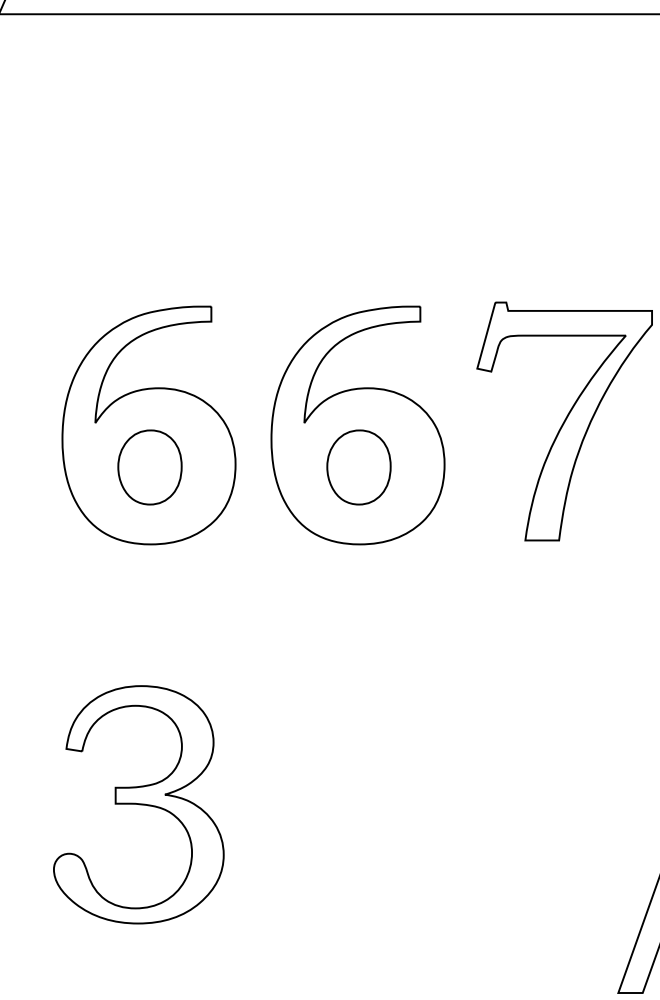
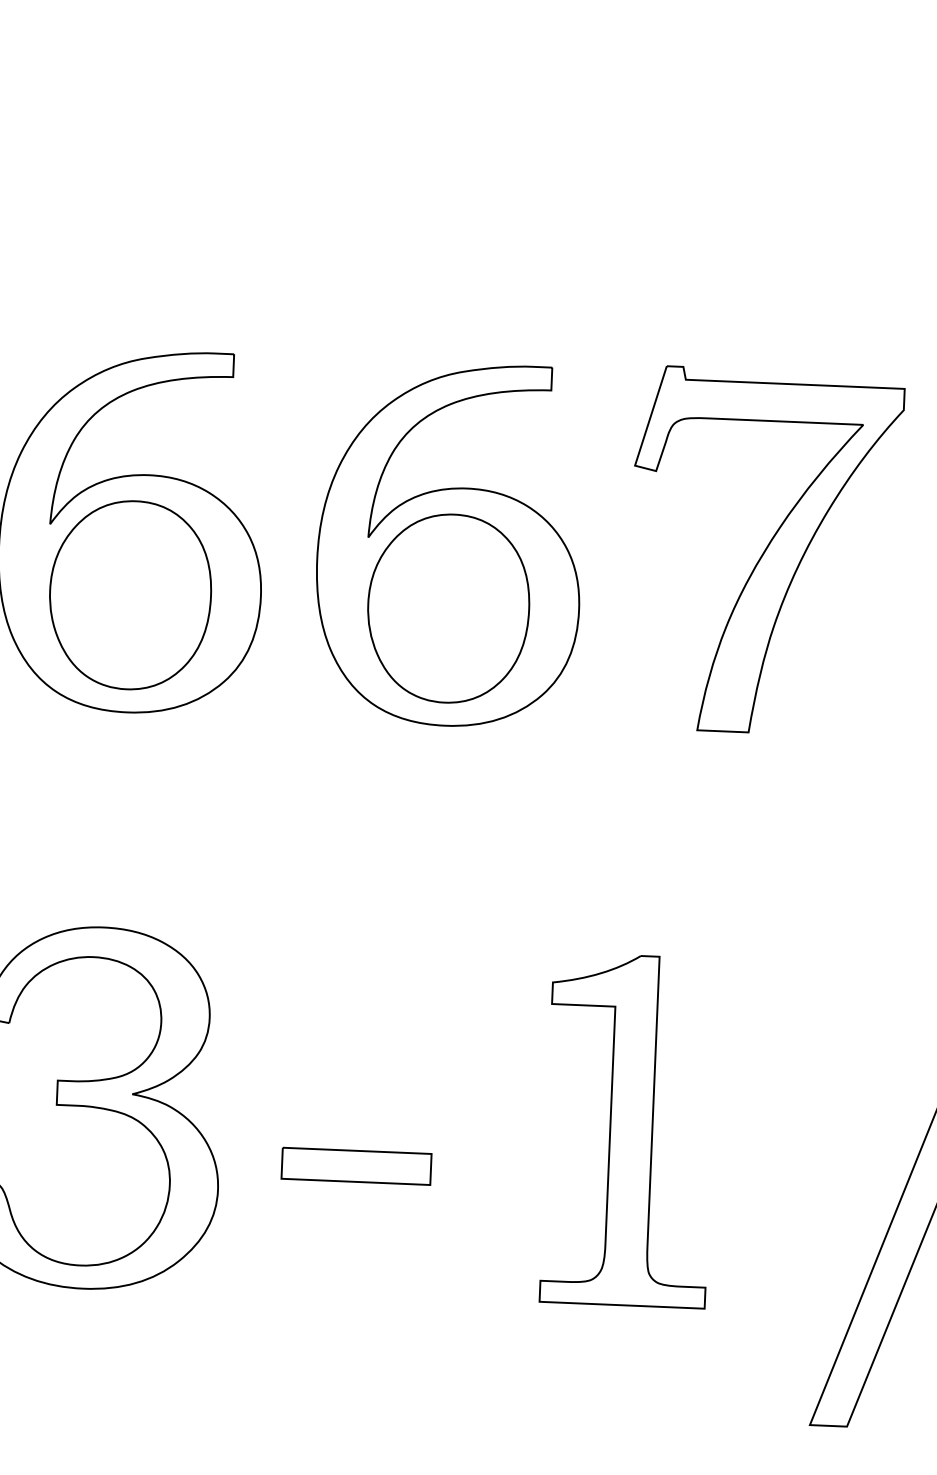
part: (149, 467) -> (129, 595), size x1.67
part: (358, 467) -> (447, 608), size x1.67
part: (491, 804) -> (628, 1130), added
part: (313, 835) -> (355, 1165), added

